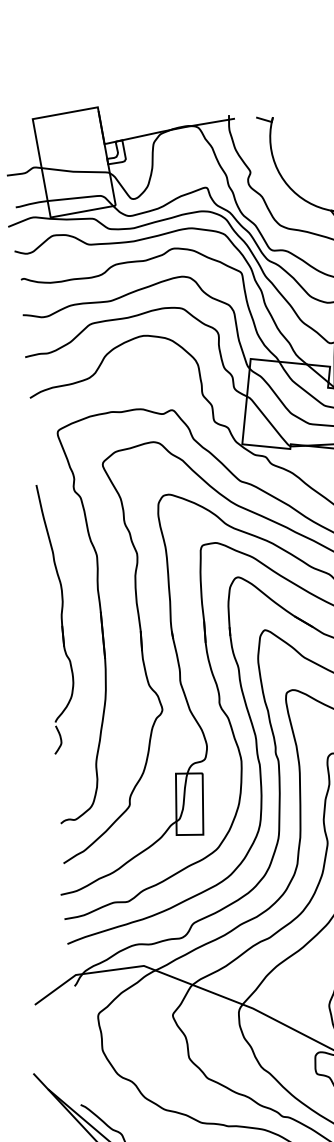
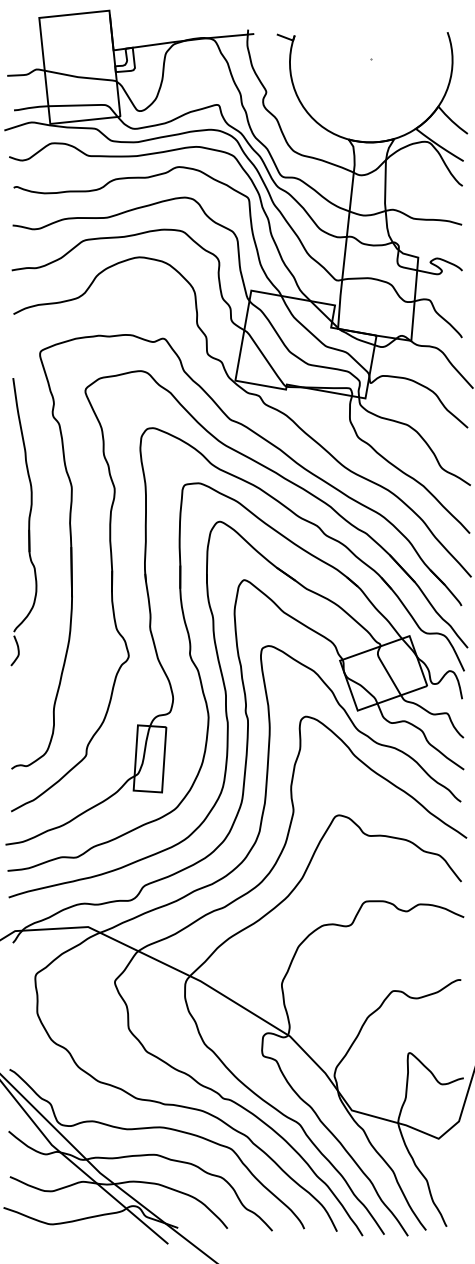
part: (56, 619) -> (23, 522), moved

